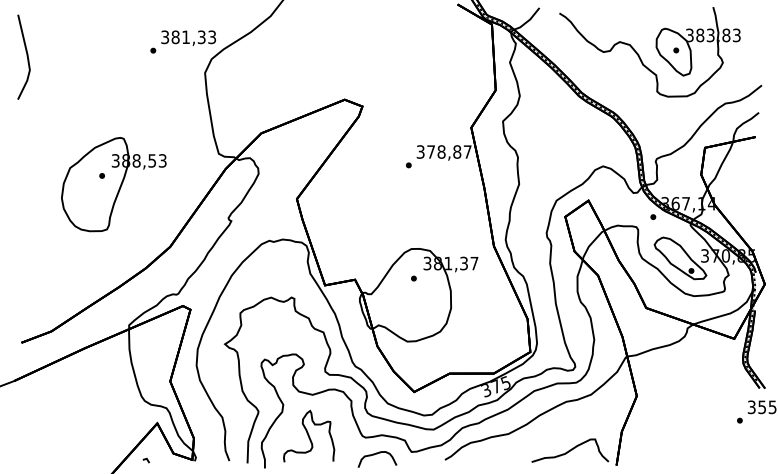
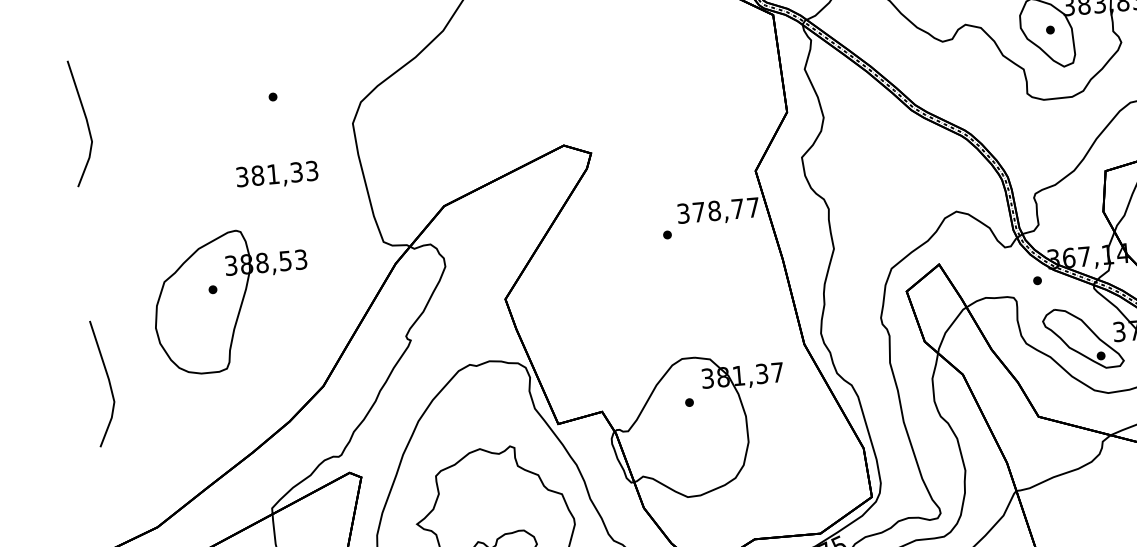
text: (188, 37) -> (276, 174), moved
text: (457, 151) -> (738, 208), 378,87 -> 378,77
line: (26, 231) -> (107, 381), added

